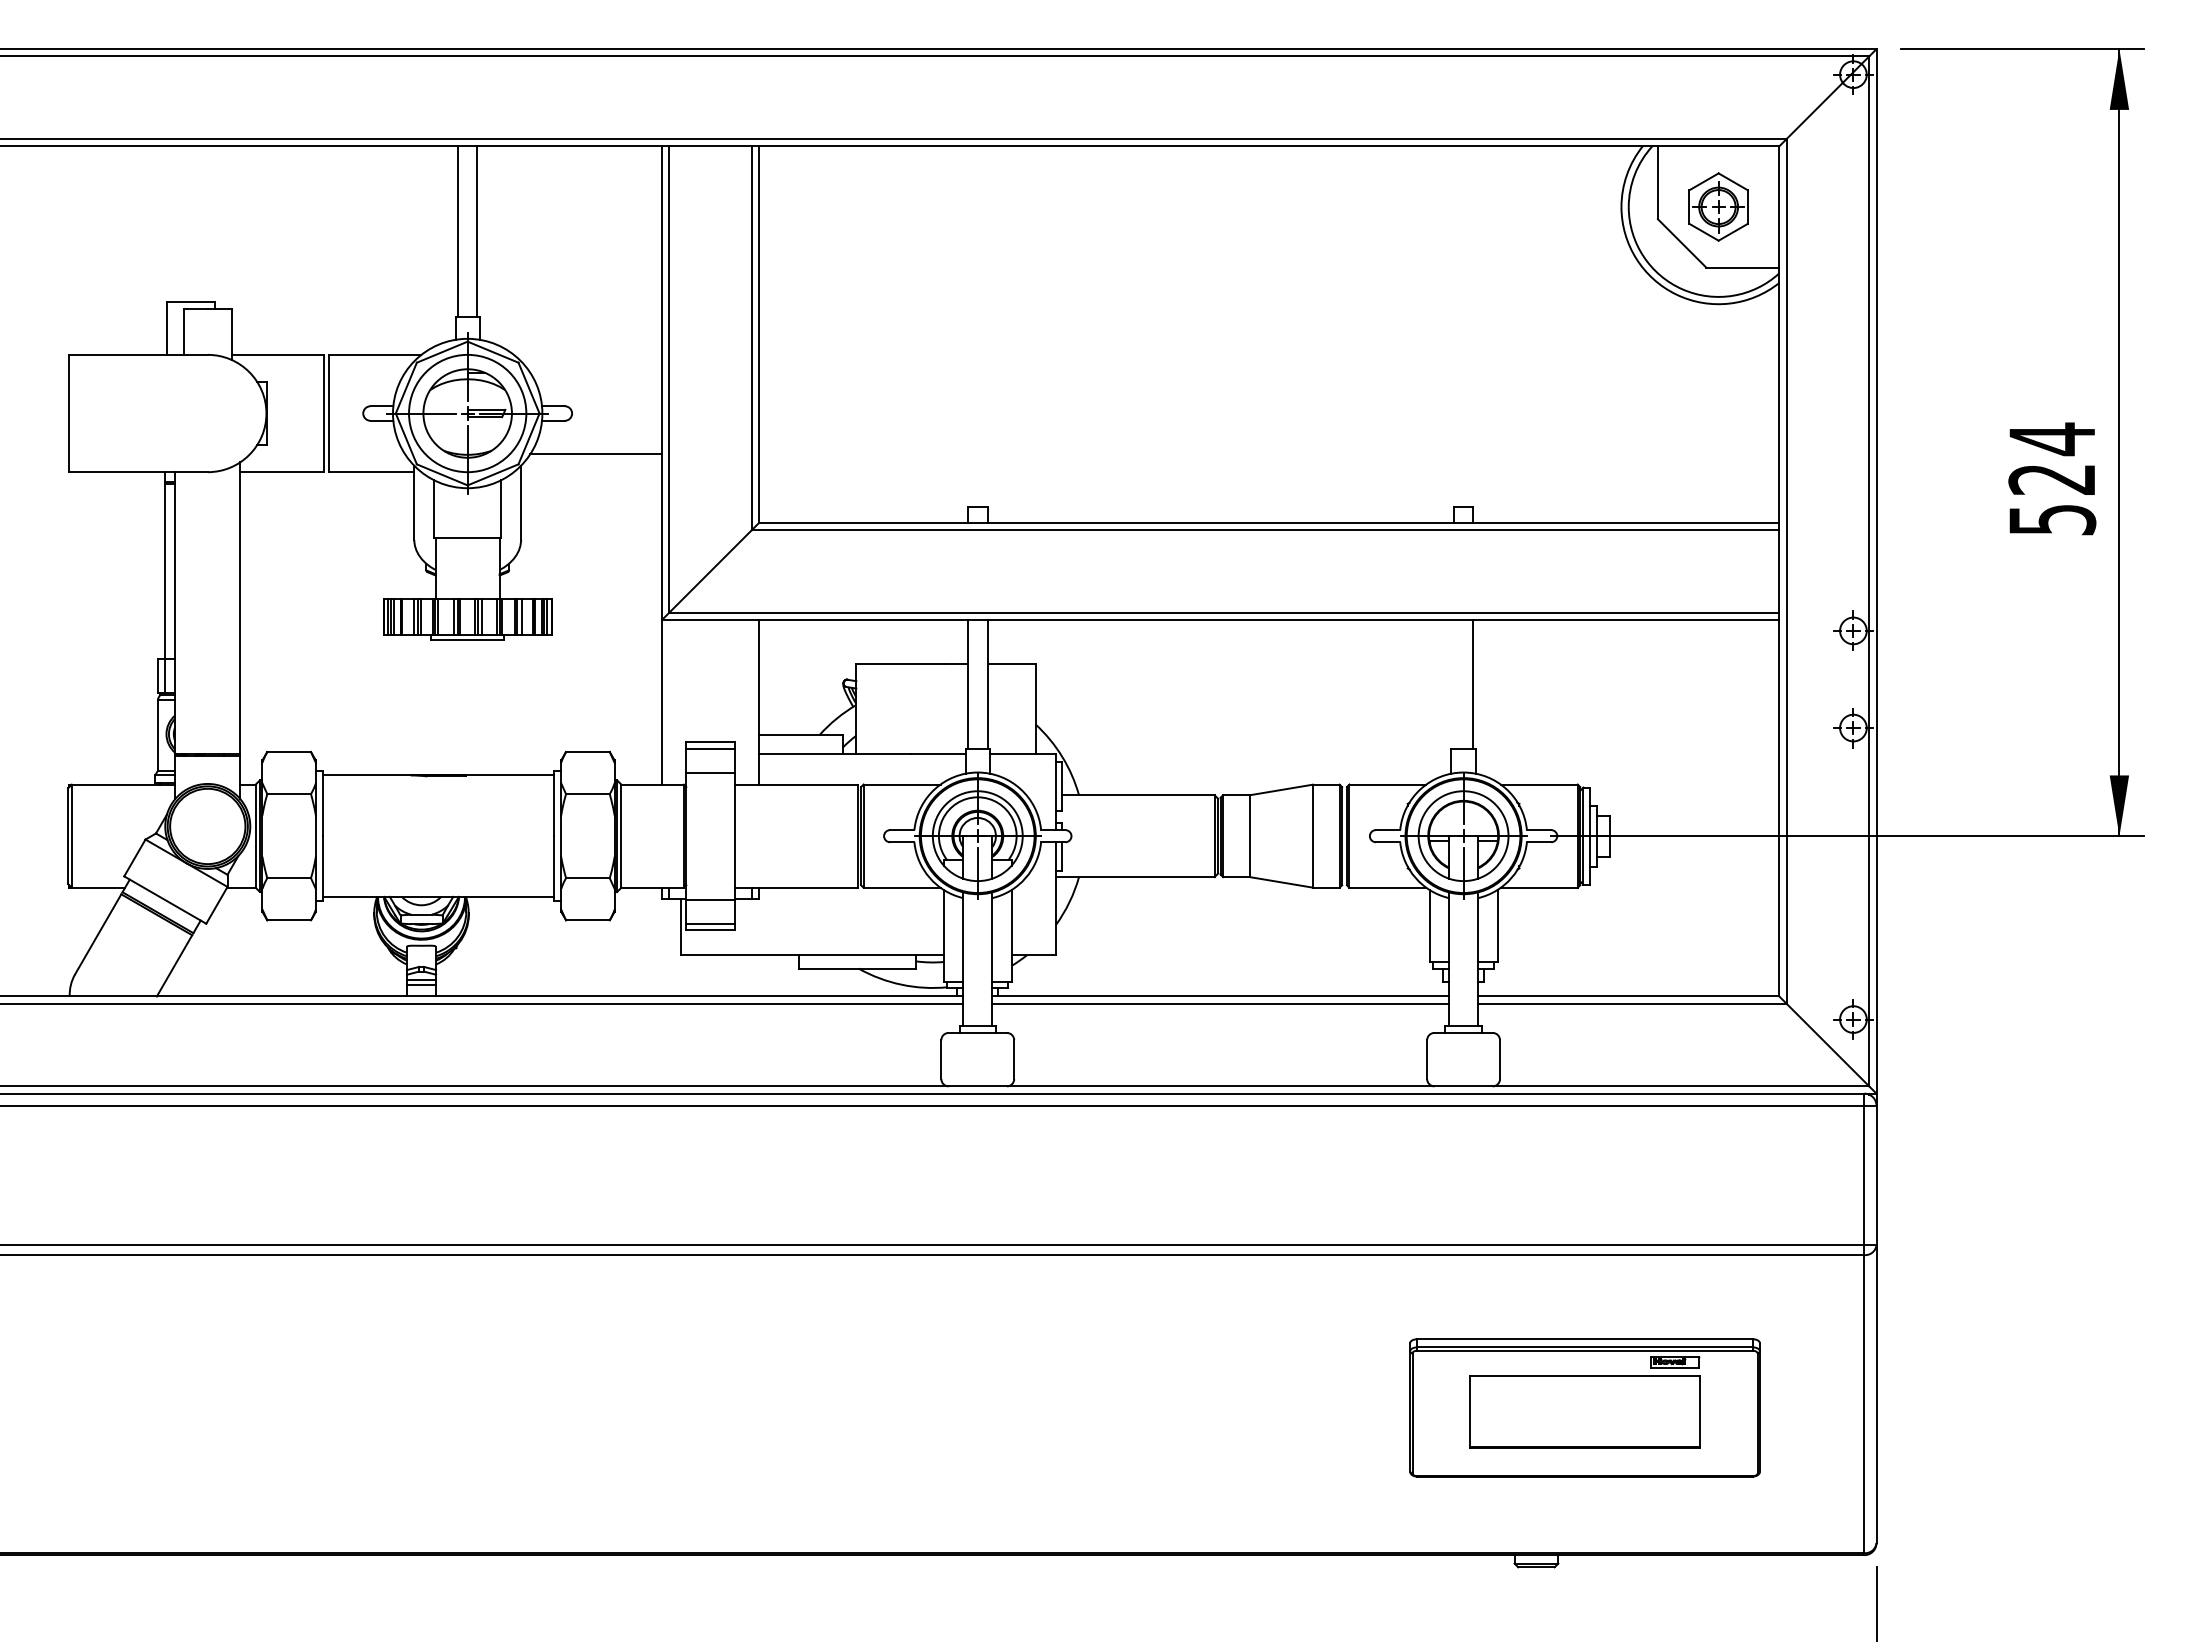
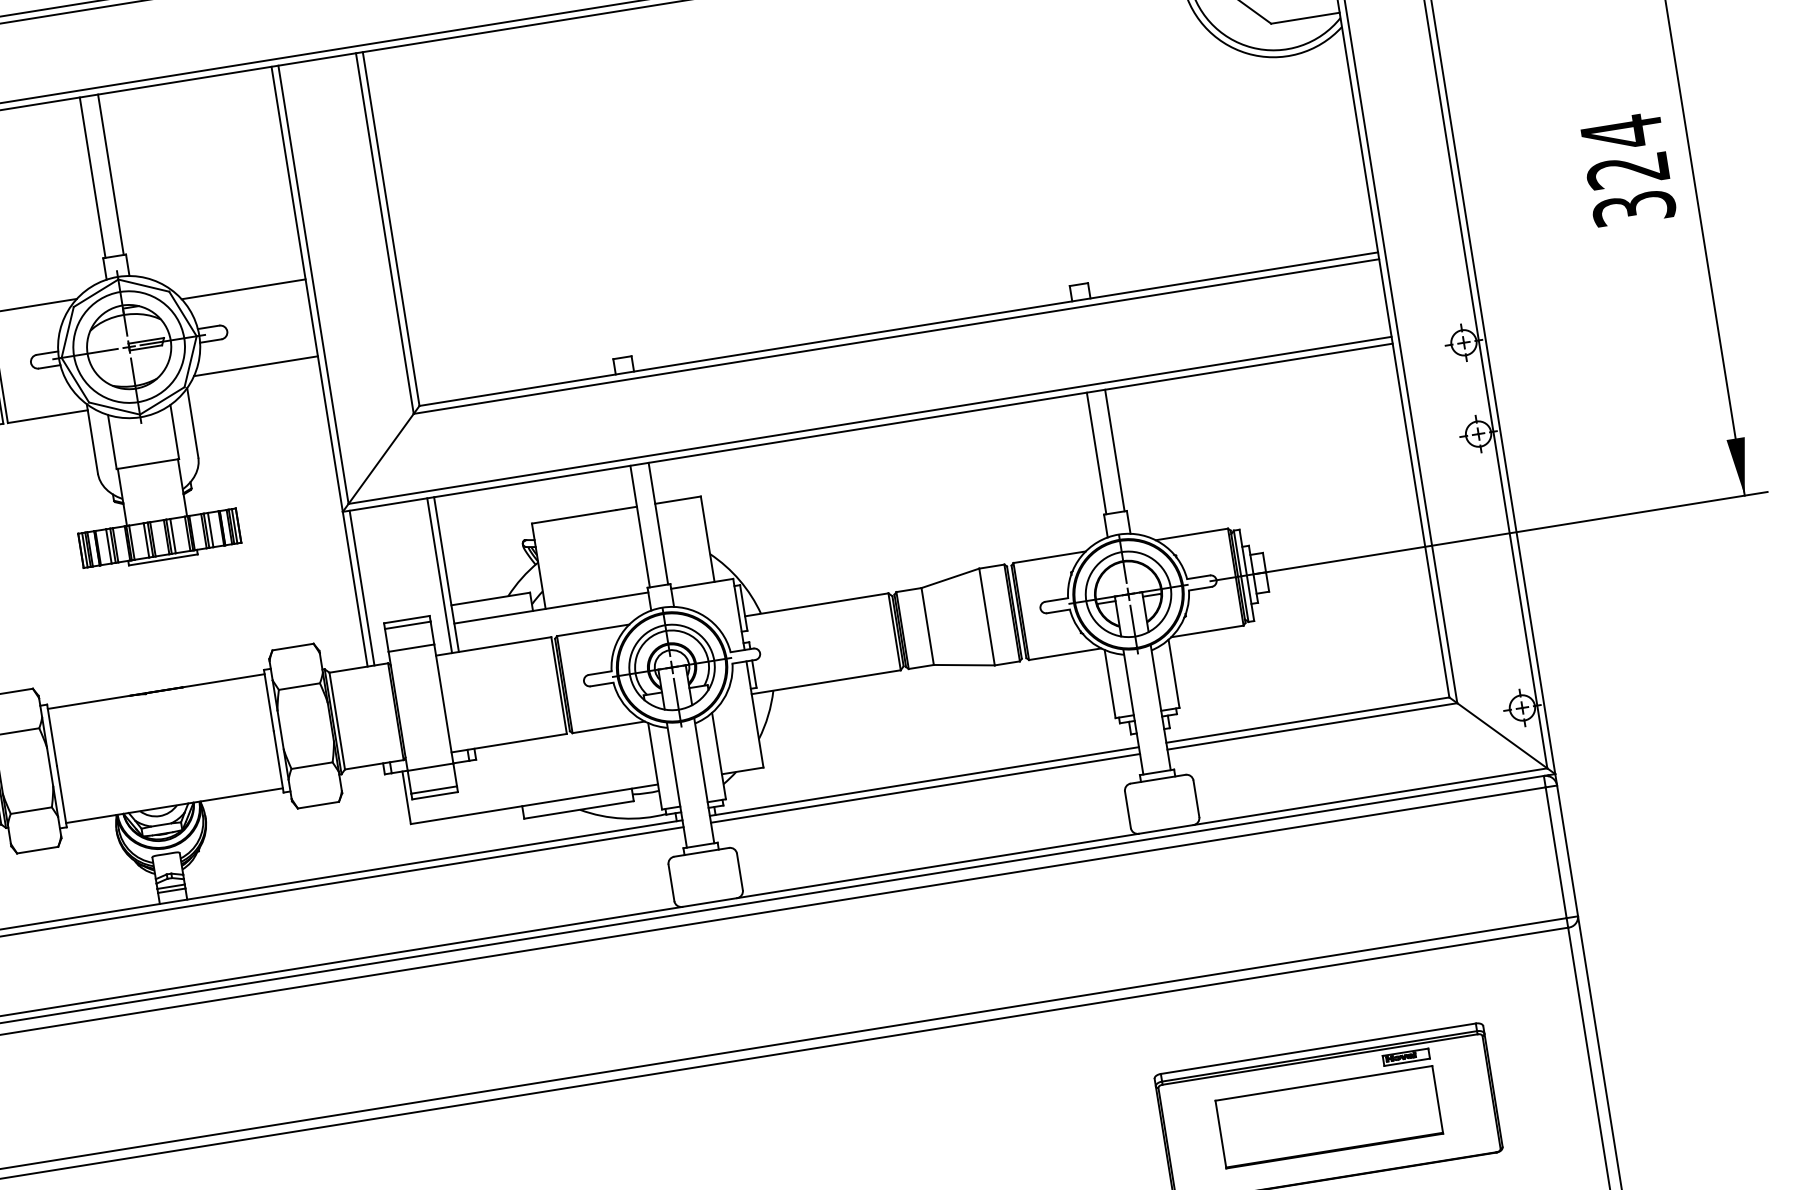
line: (596, 372) -> (244, 289), added
text: (2051, 519) -> (1633, 208), 524 -> 324
line: (1453, 684) -> (1096, 453), added
line: (669, 702) -> (362, 588), added
line: (751, 702) -> (439, 575), added

